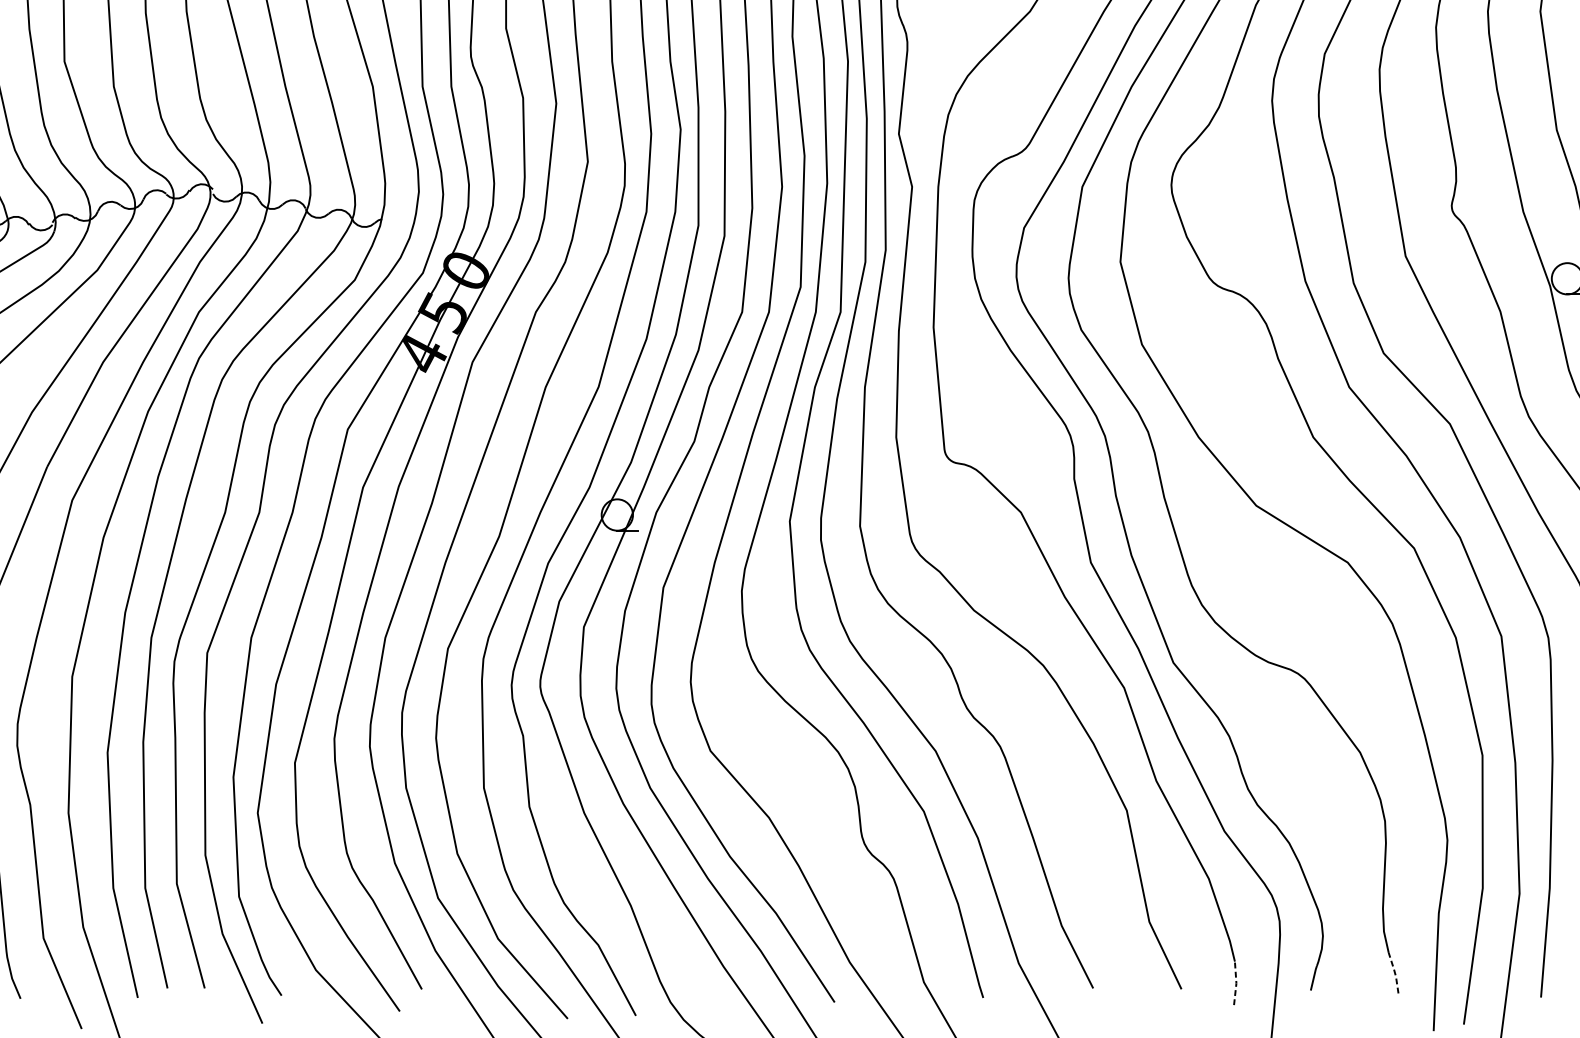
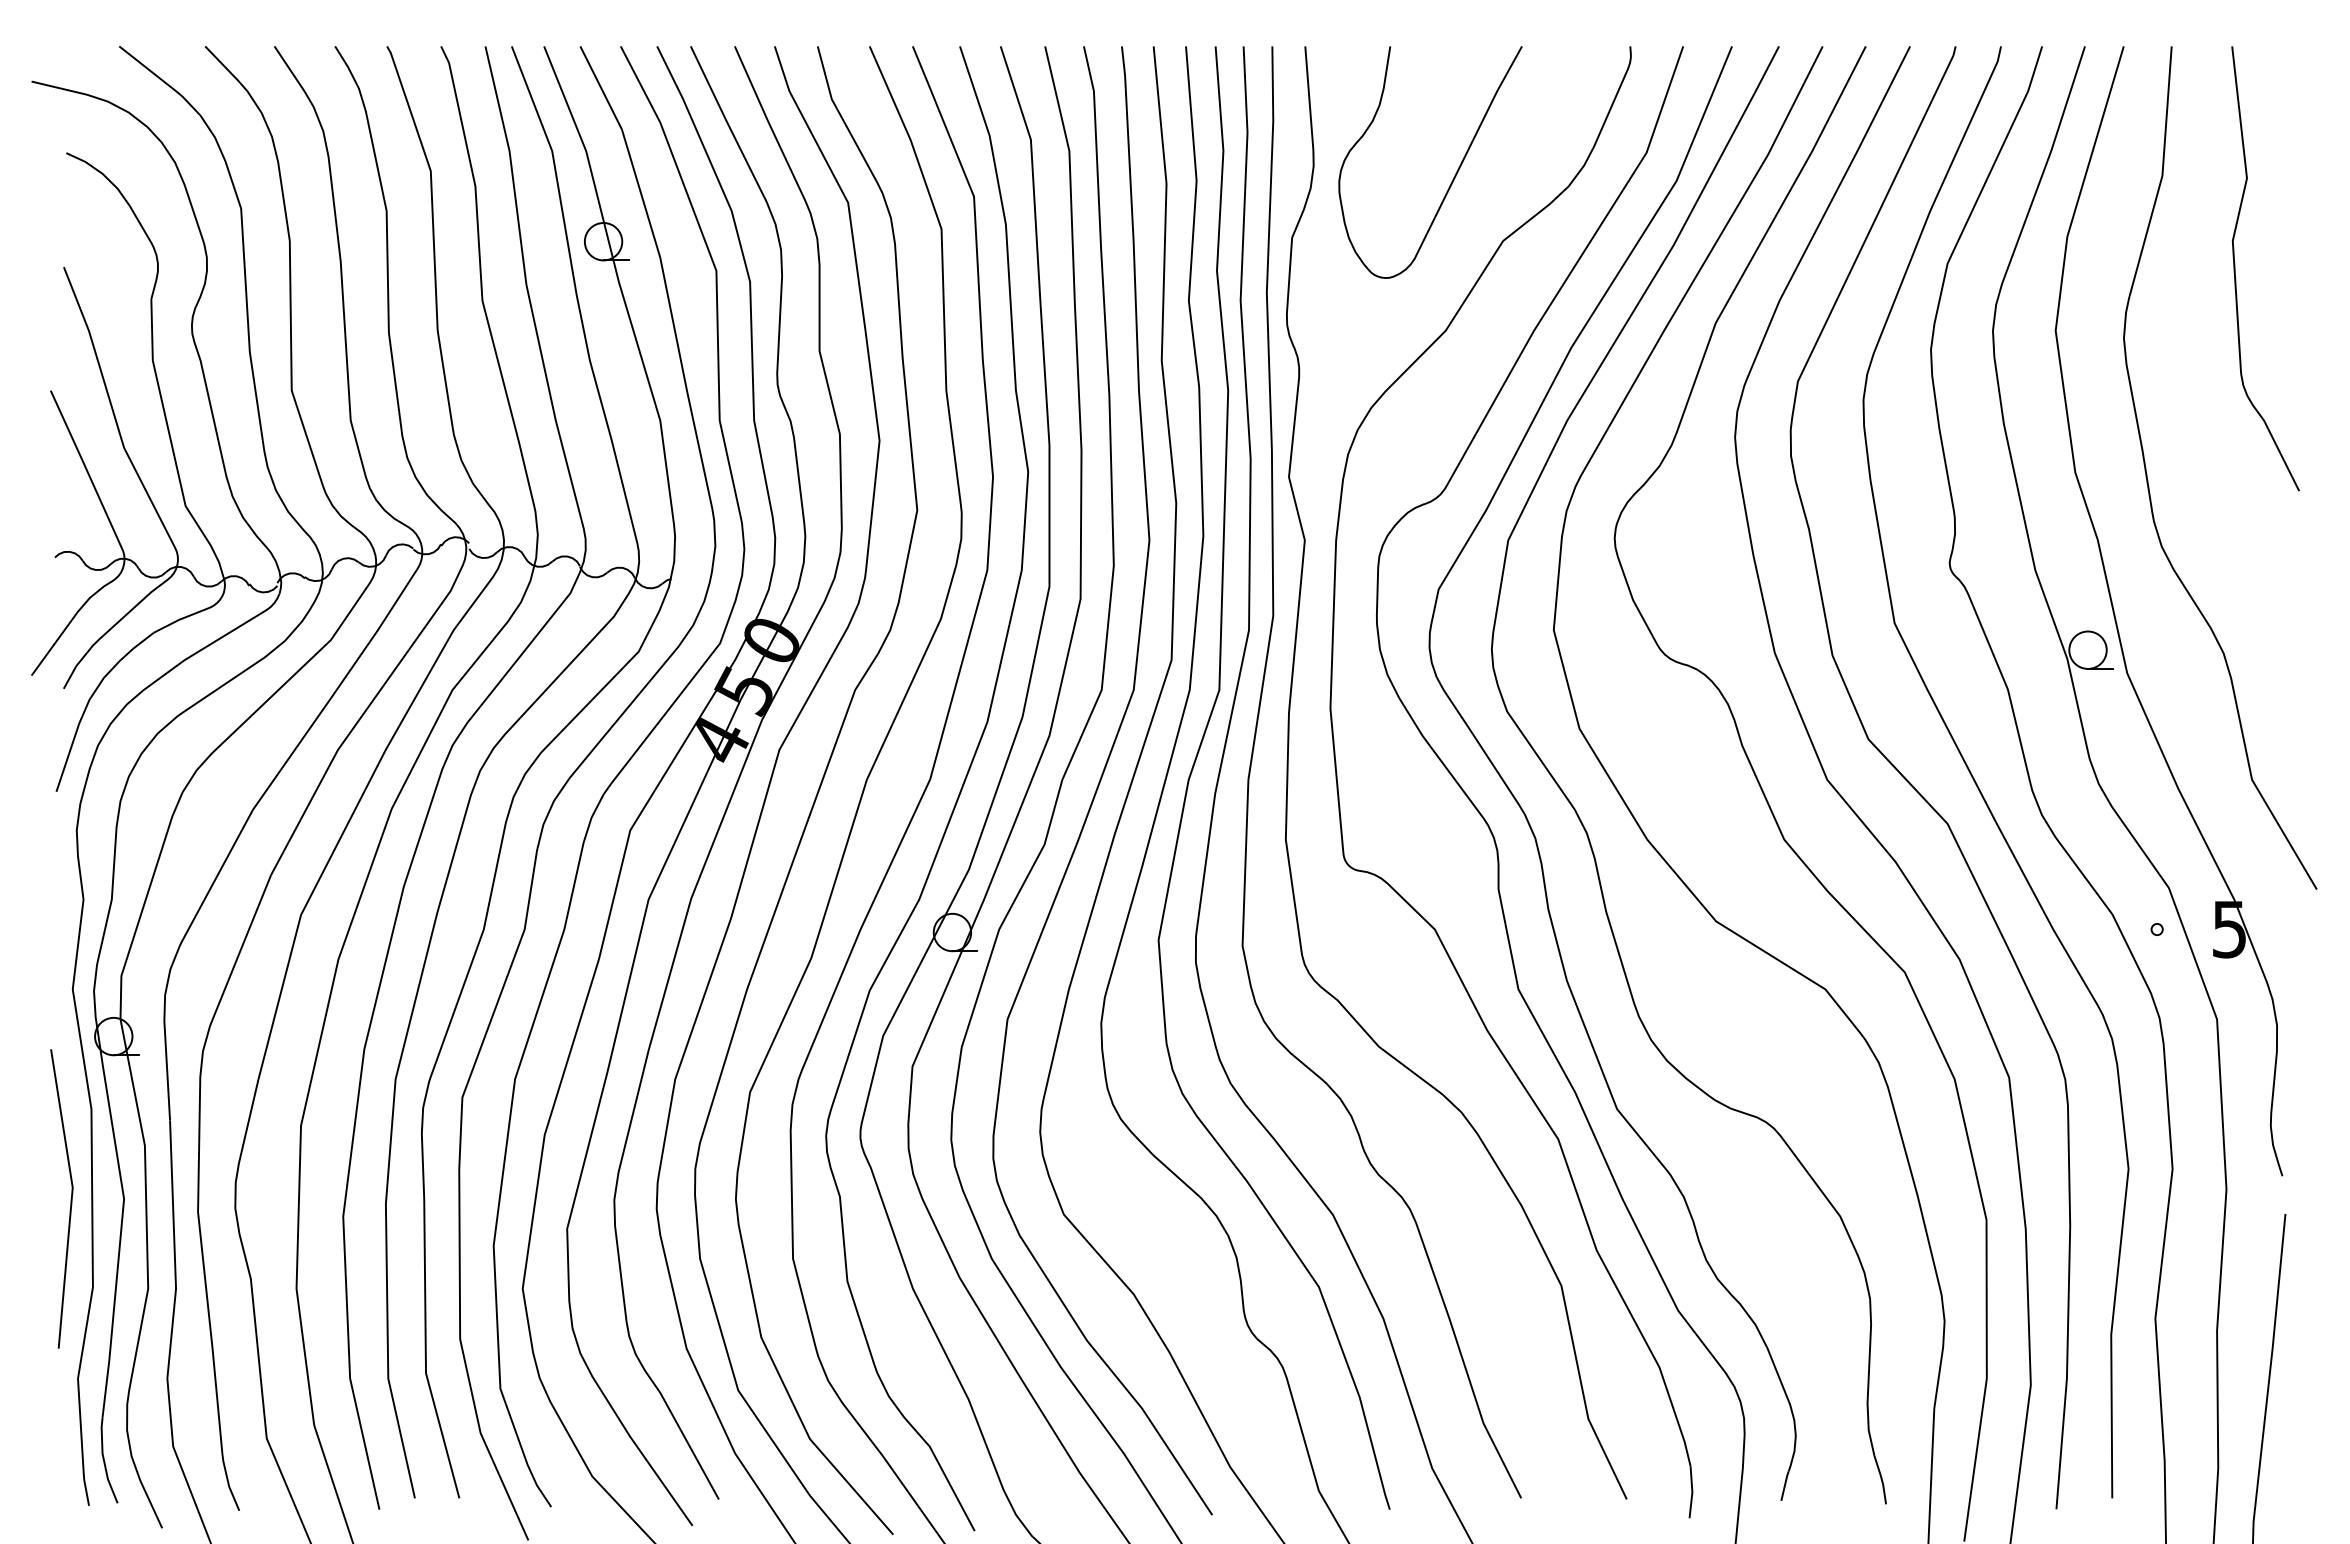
line: (1394, 972) -> (1881, 1479), dashed -> solid
line: (1236, 983) -> (1692, 1492), dashed -> solid

